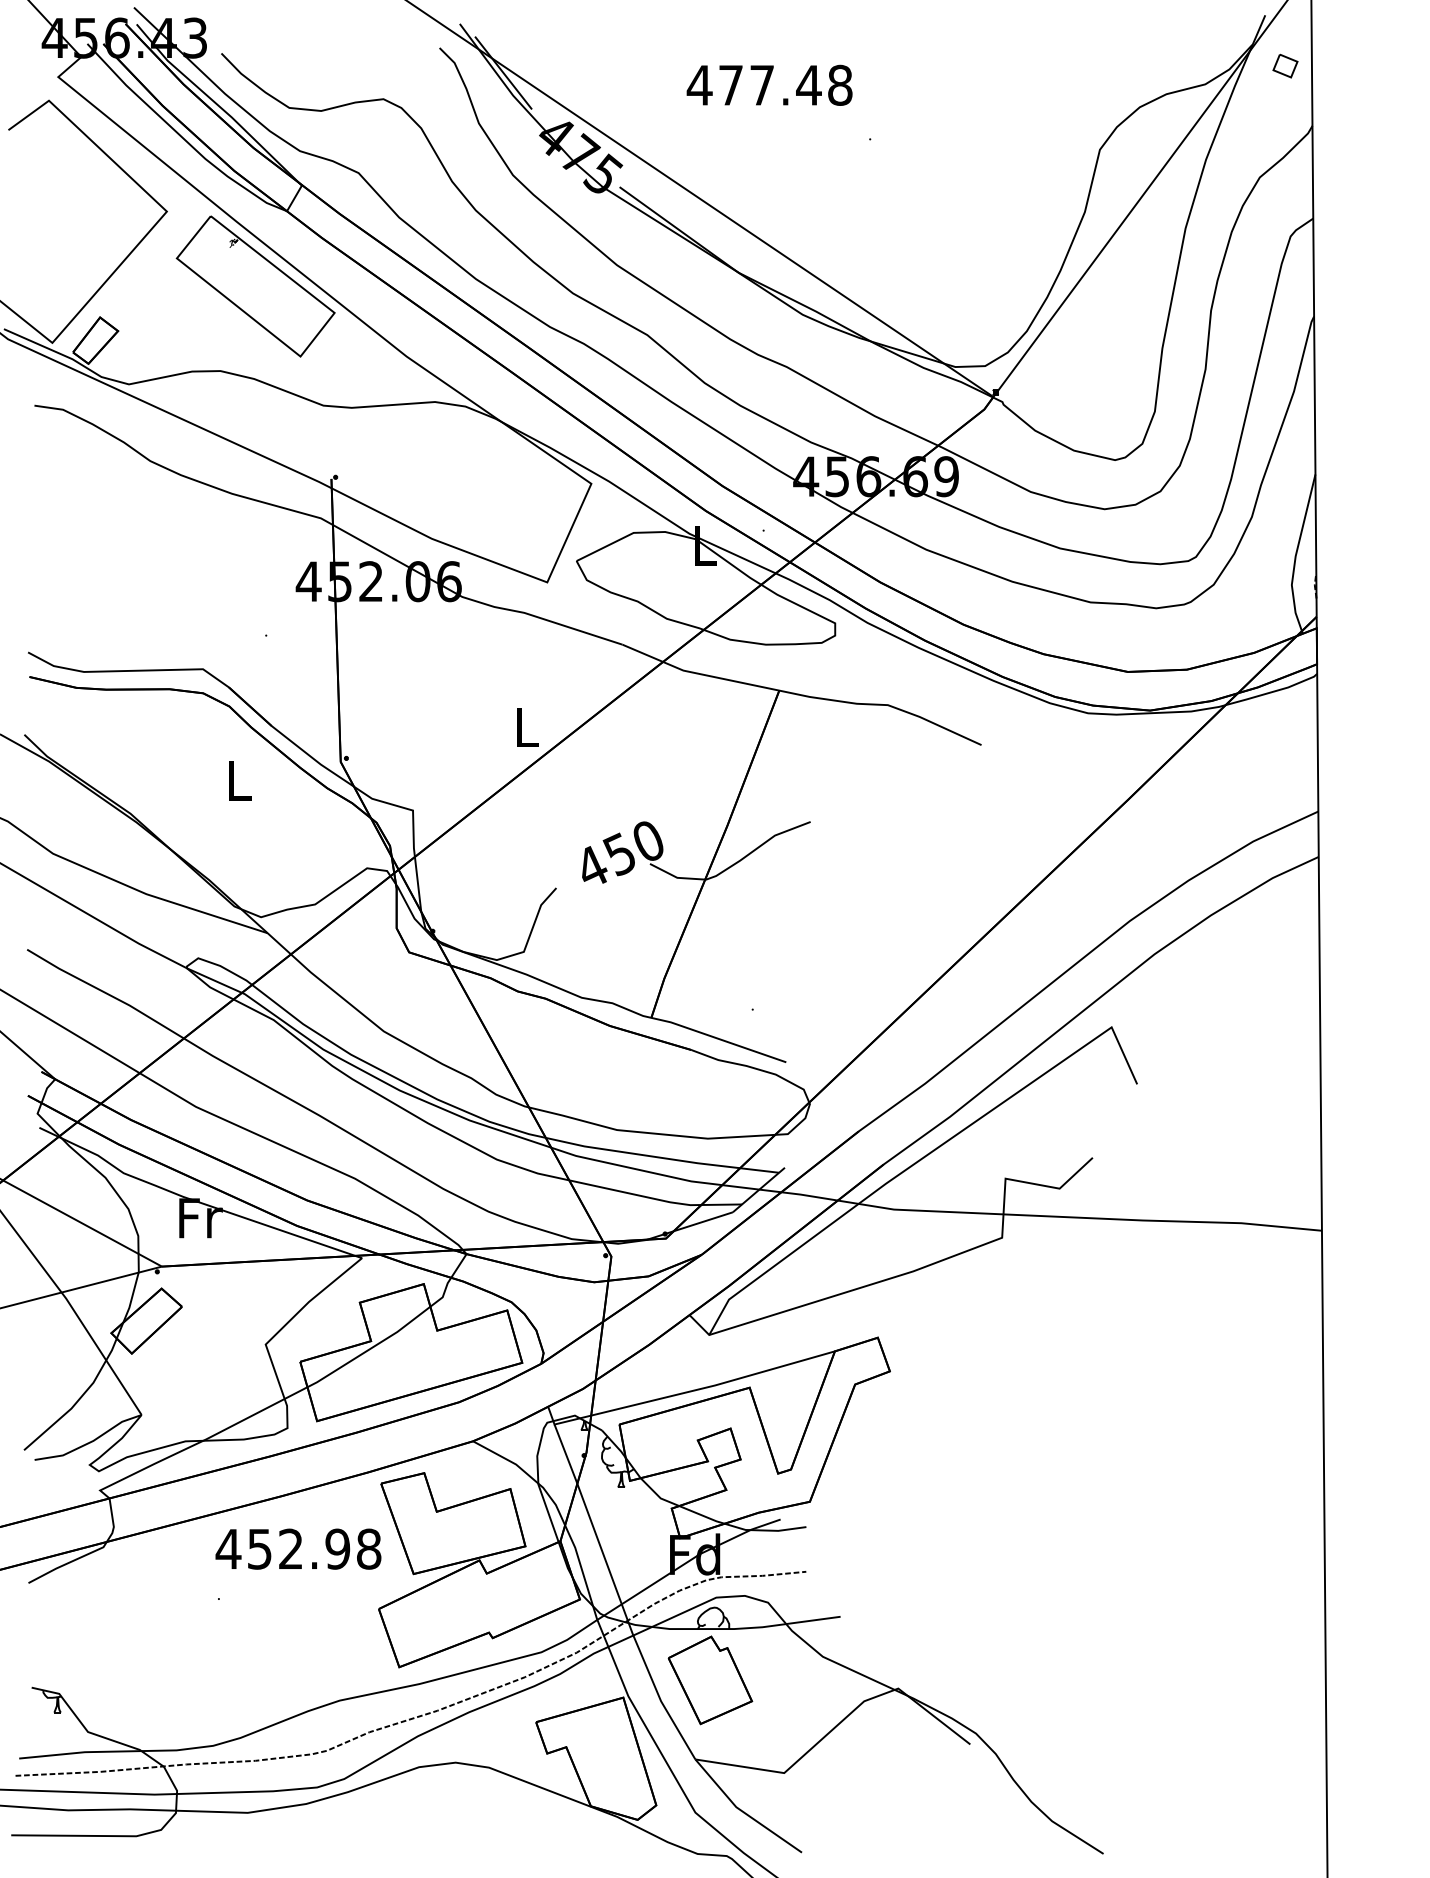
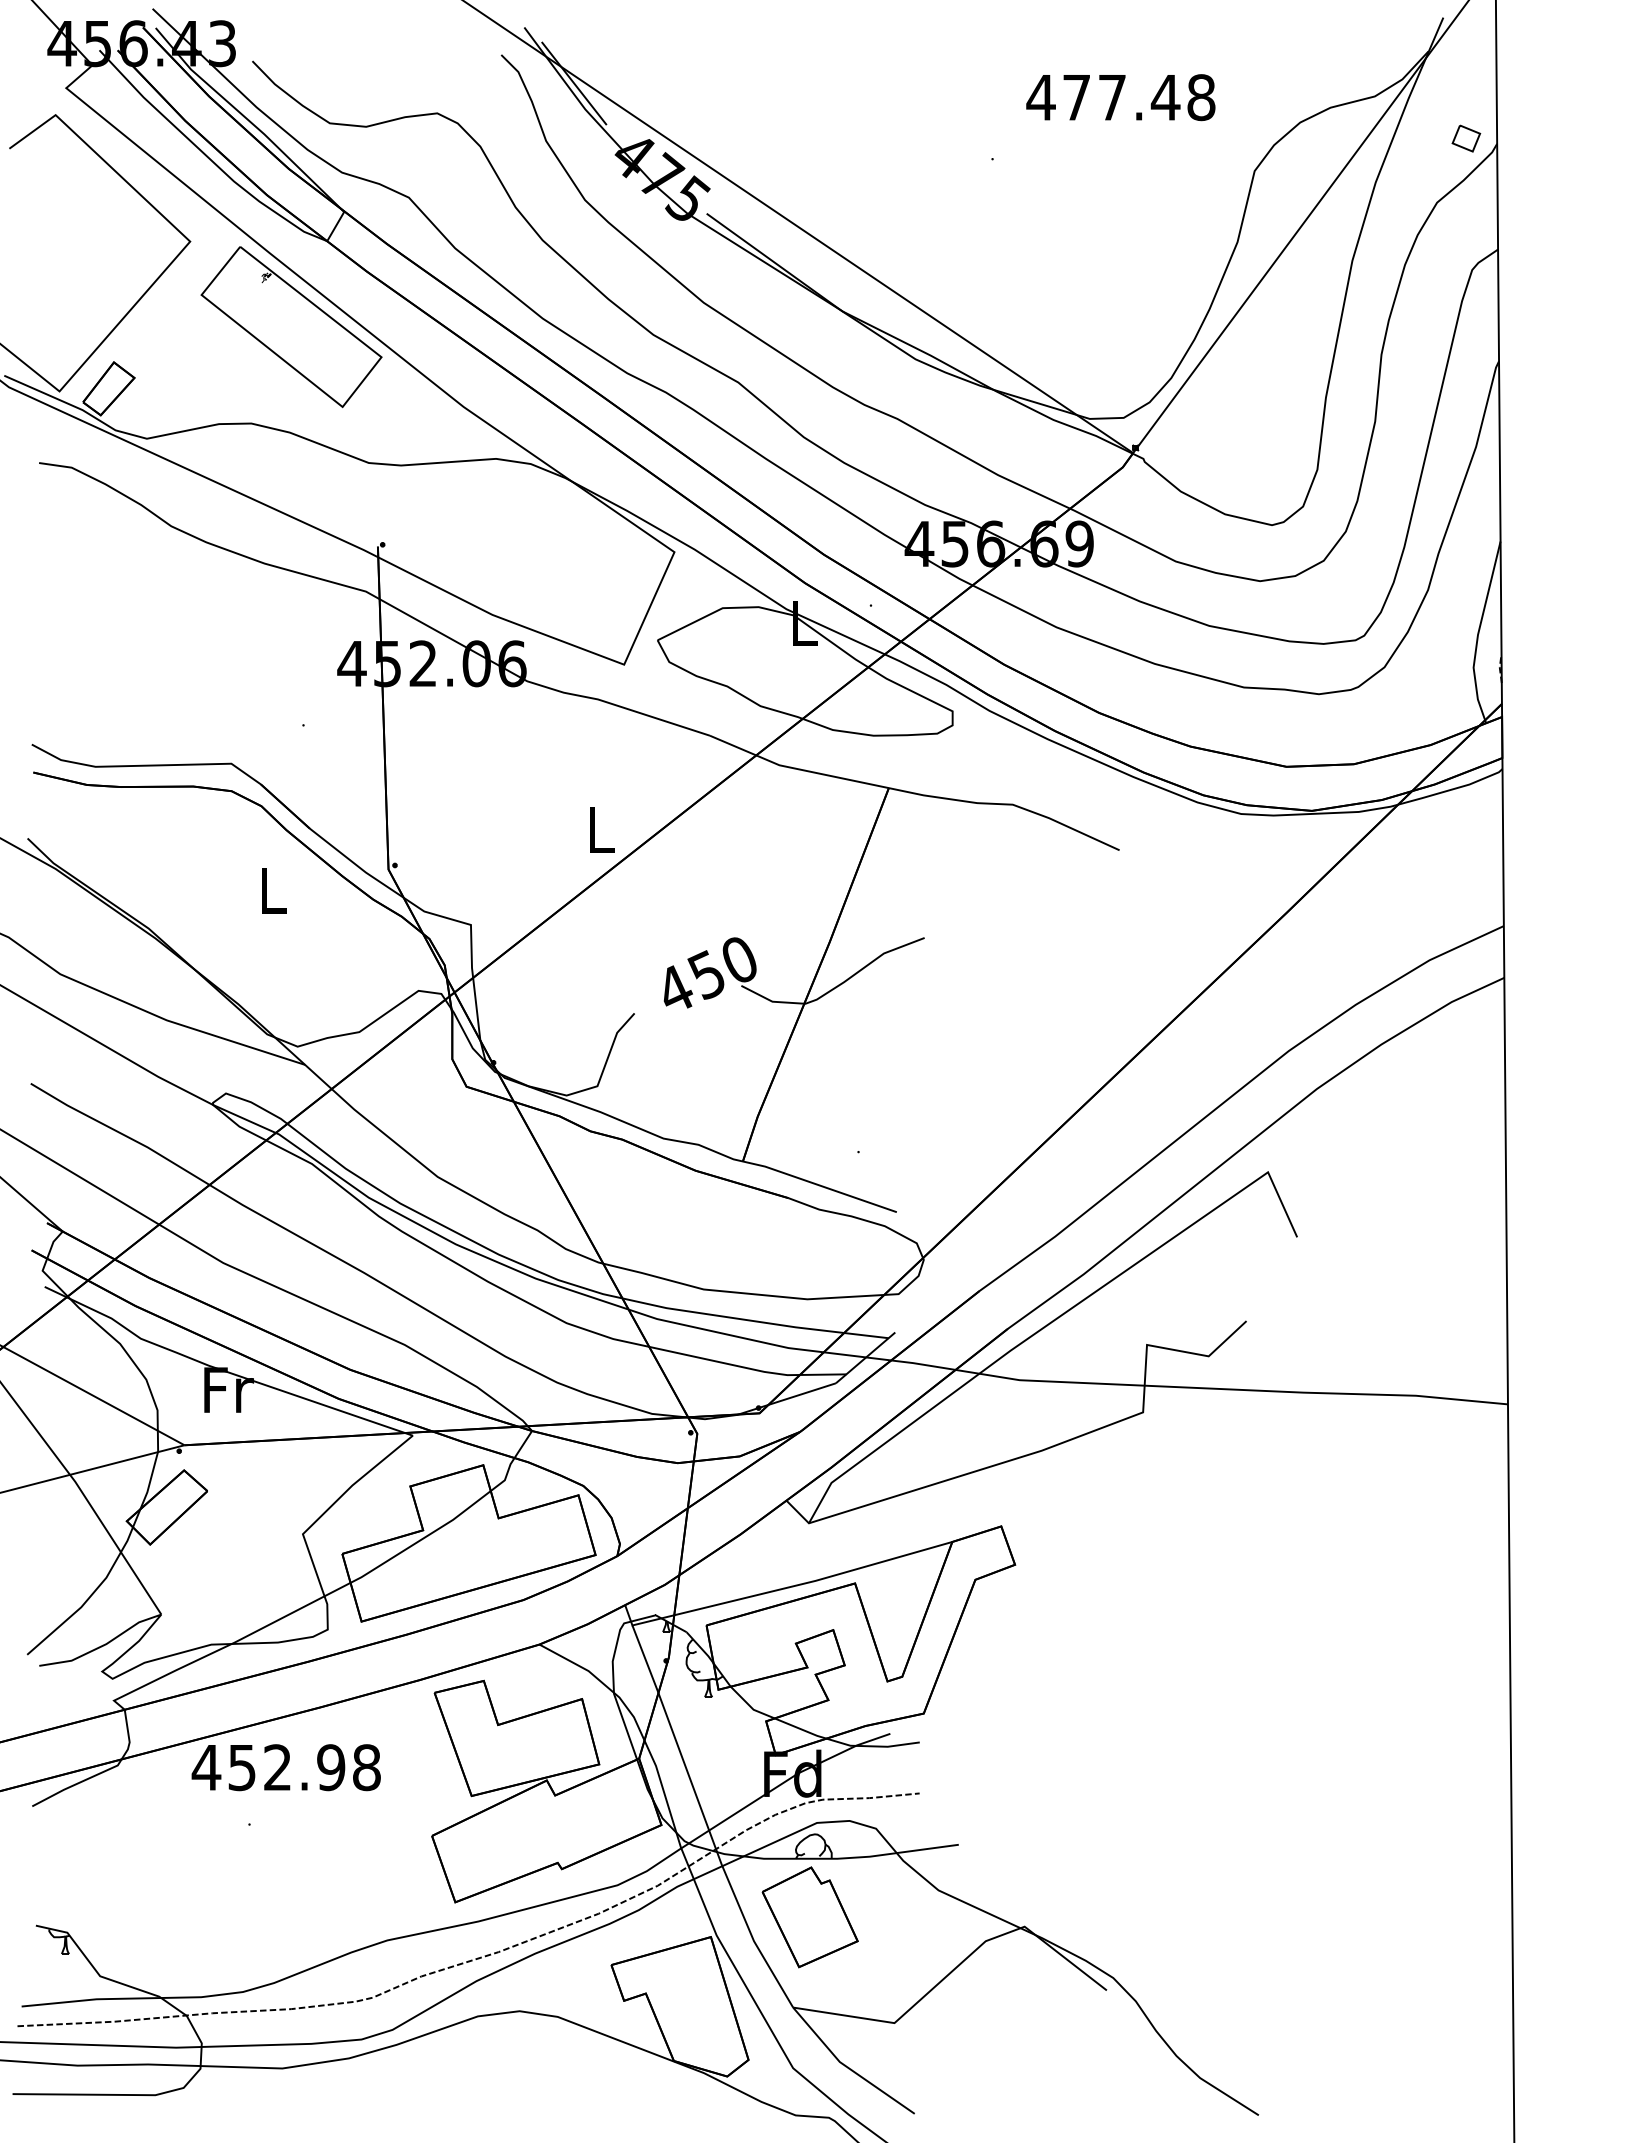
part: (1285, 66) -> (1466, 138), moved
text: (769, 85) -> (1120, 97), moved
text: (297, 1549) -> (285, 1767), moved

